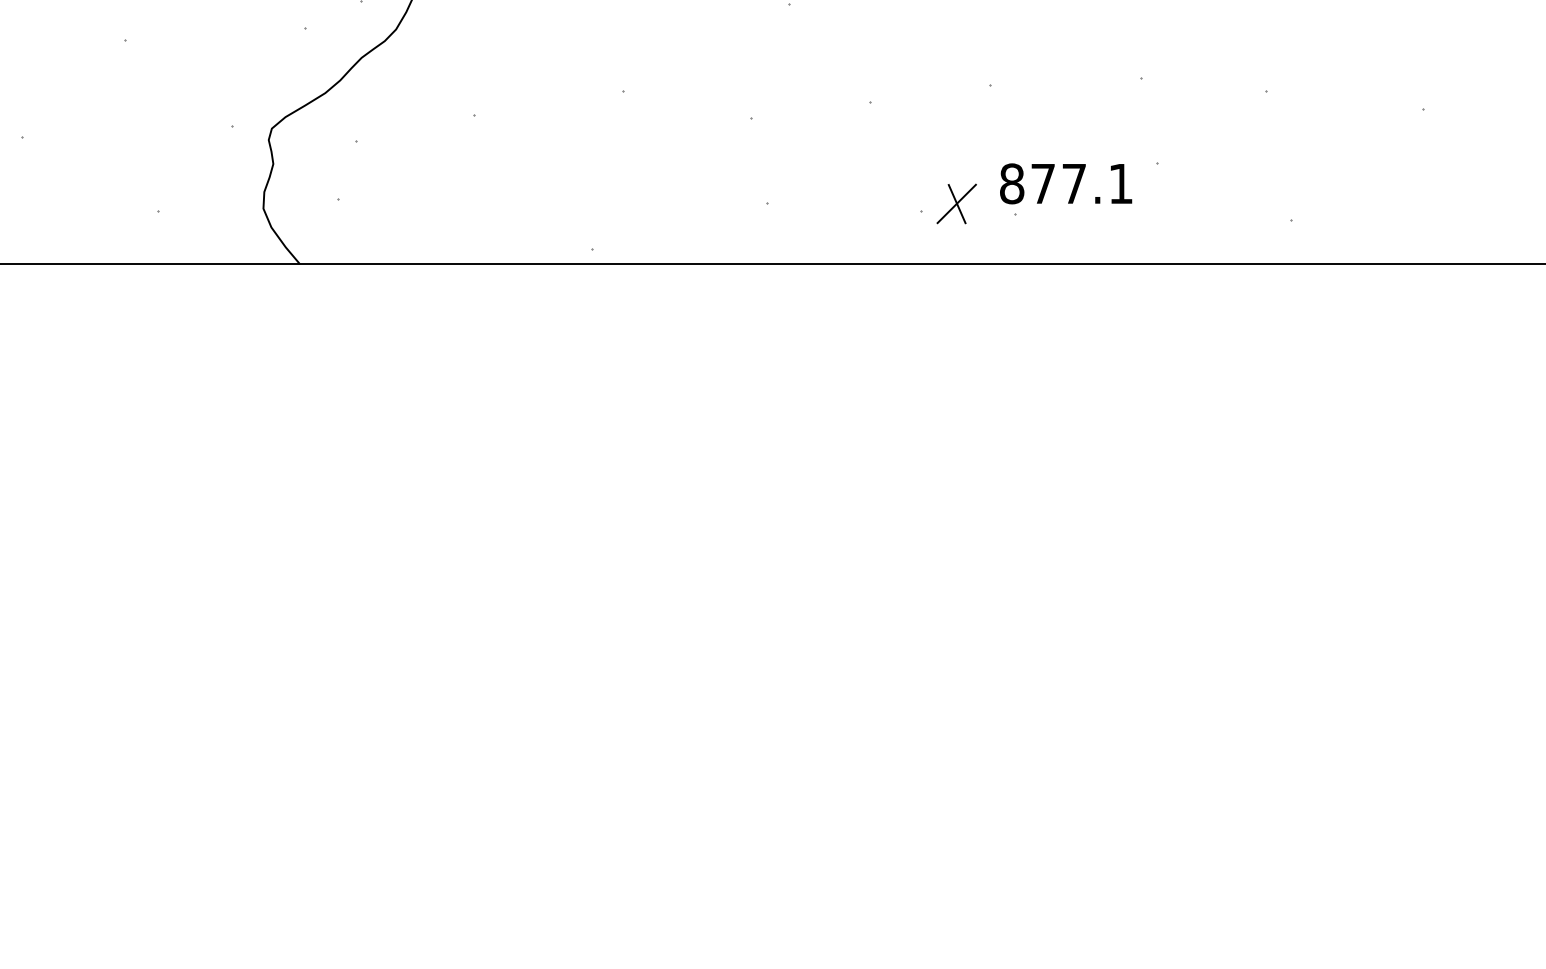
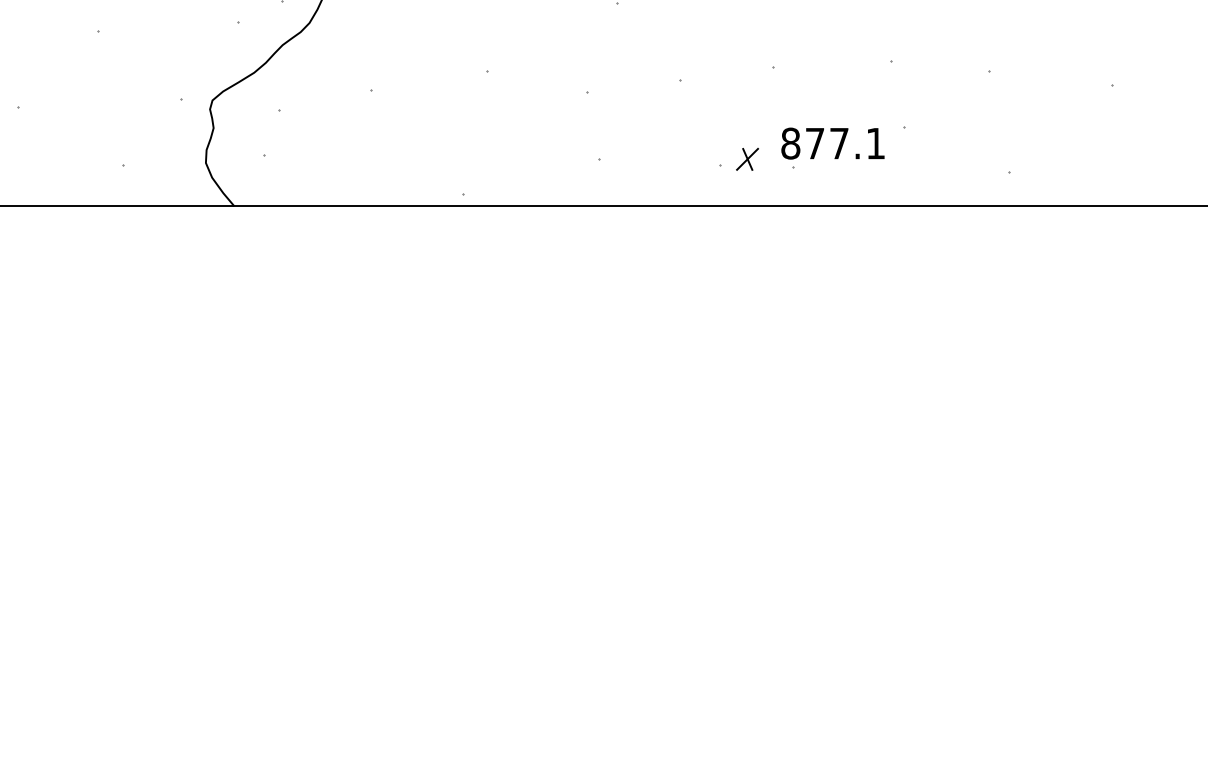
part: (956, 204) -> (747, 159), size x0.7

